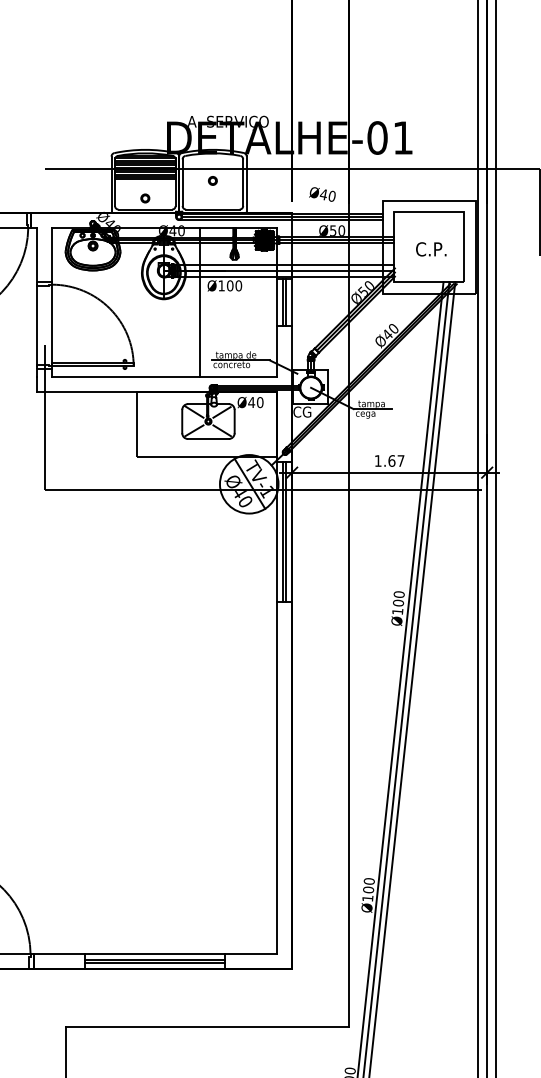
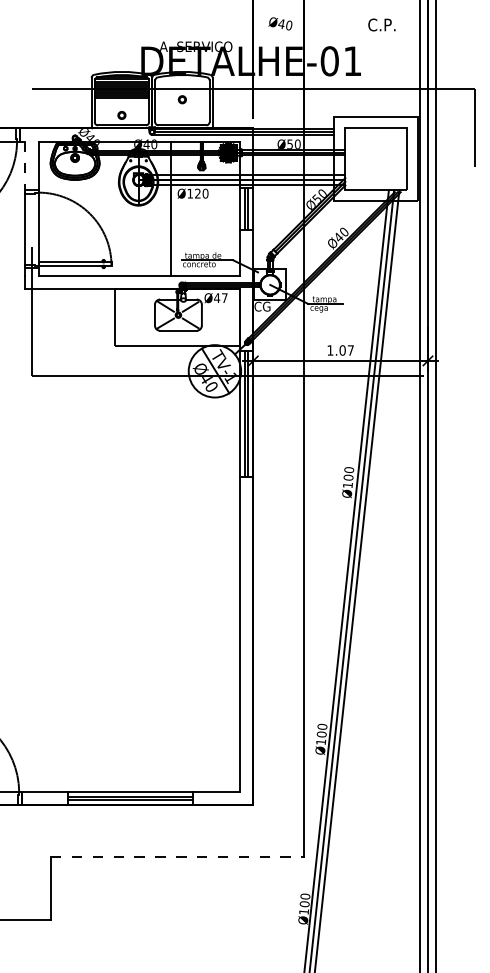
text: (322, 194) -> (280, 23), moved
text: (430, 248) -> (381, 24), moved
line: (36, 255) -> (24, 166), solid -> dashed
text: (229, 285) -> (197, 193), Ø100 -> Ø120
text: (259, 402) -> (224, 298), Ø40 -> Ø47
text: (391, 461) -> (342, 350), 1.67 -> 1.07
line: (207, 1027) -> (177, 857), solid -> dashed

